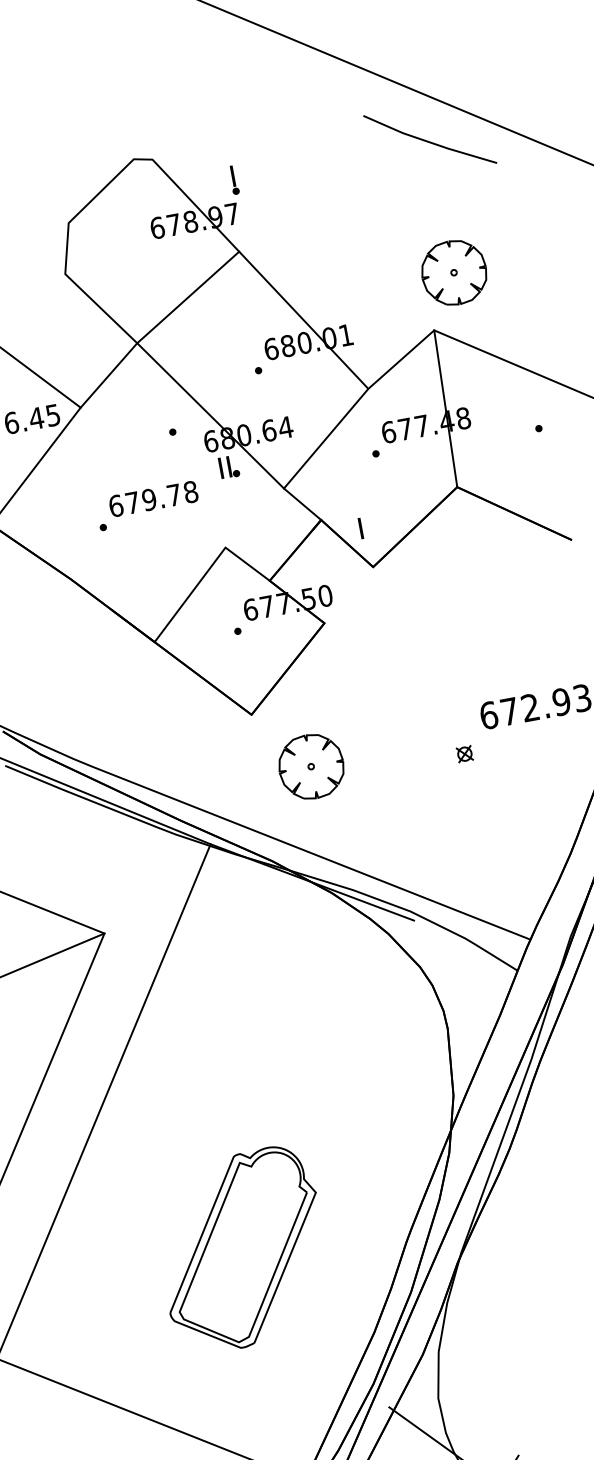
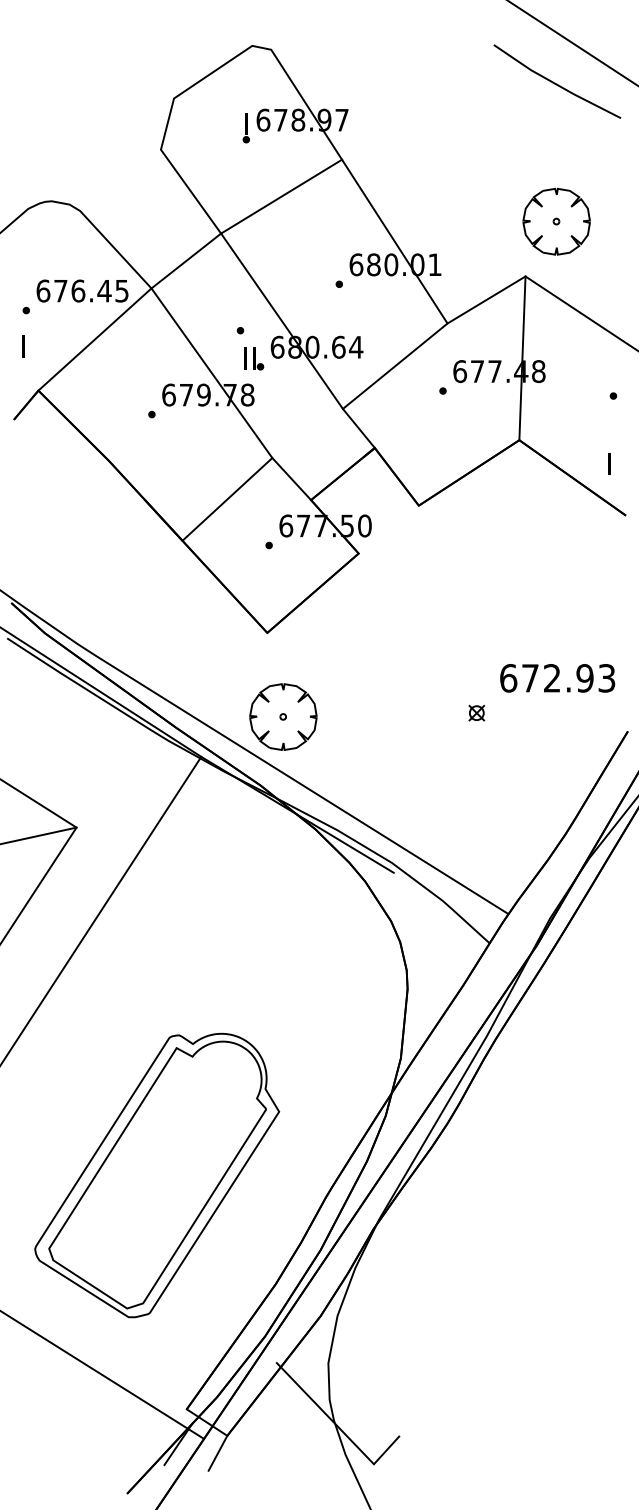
part: (233, 180) -> (245, 128), moved
part: (229, 466) -> (254, 358), moved
line: (152, 477) -> (211, 373), added
text: (360, 527) -> (609, 463), moved
part: (311, 766) -> (283, 716), moved
part: (242, 1250) -> (157, 1175), size x1.43

